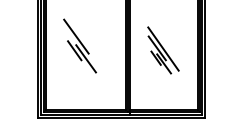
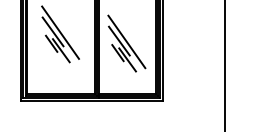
line: (85, 37) -> (60, 32), added
part: (162, 50) -> (126, 43), size x1.43

